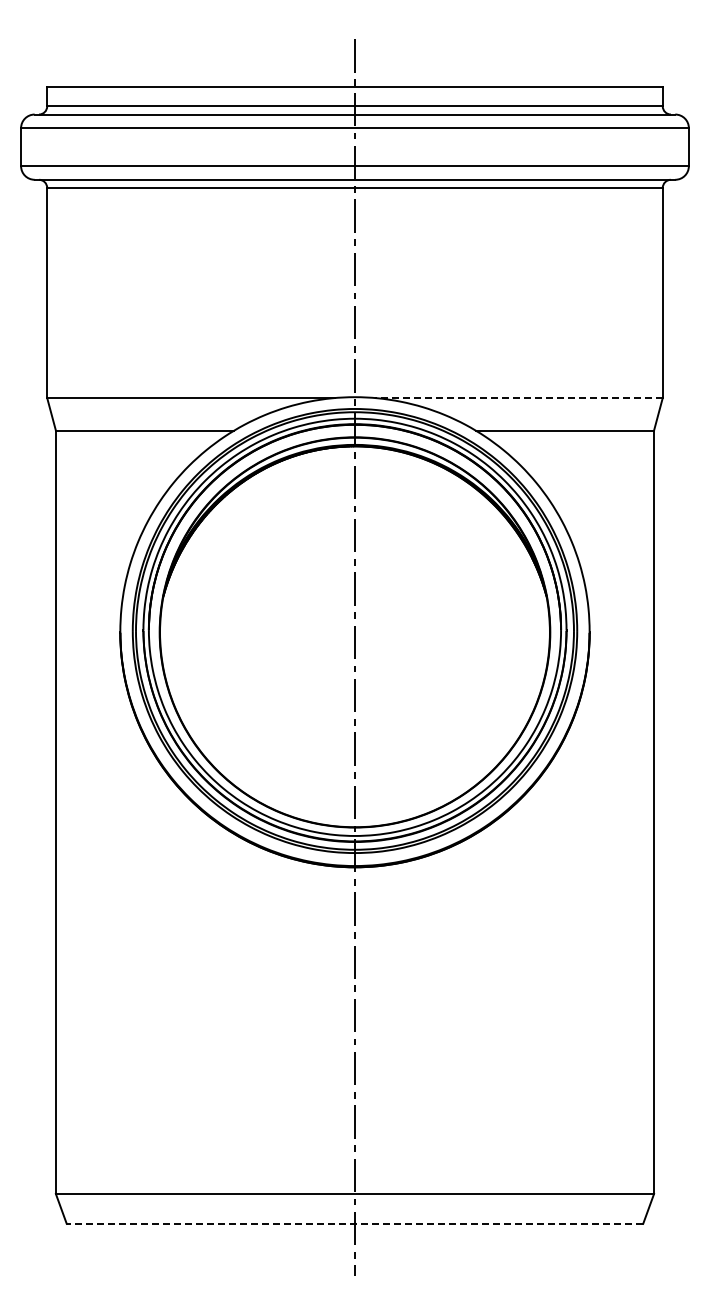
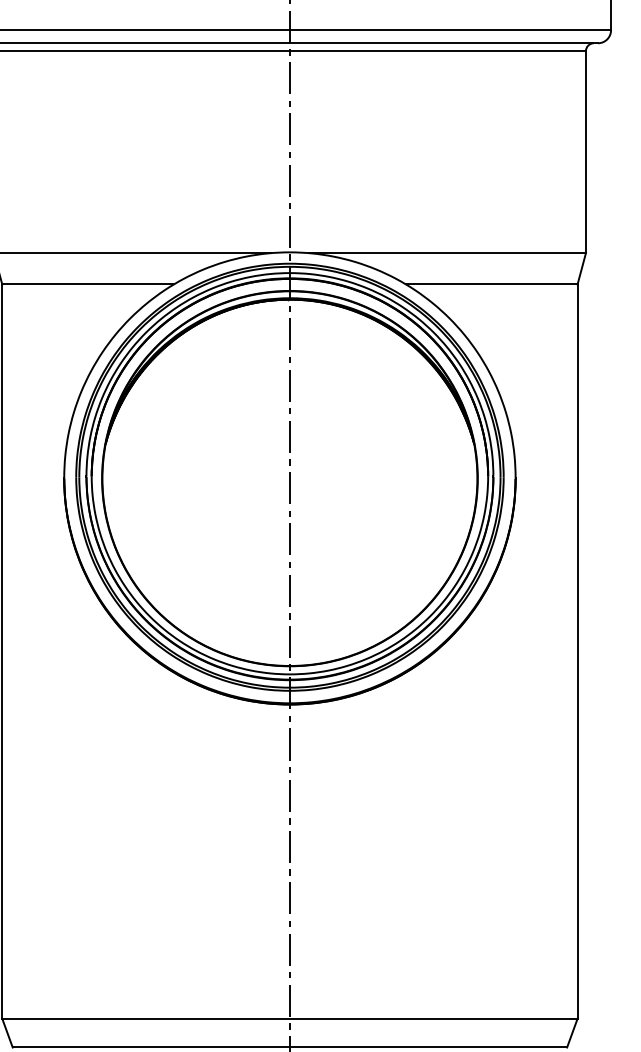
line: (518, 398) -> (447, 253), dashed -> solid
line: (354, 1223) -> (289, 1047), dashed -> solid

